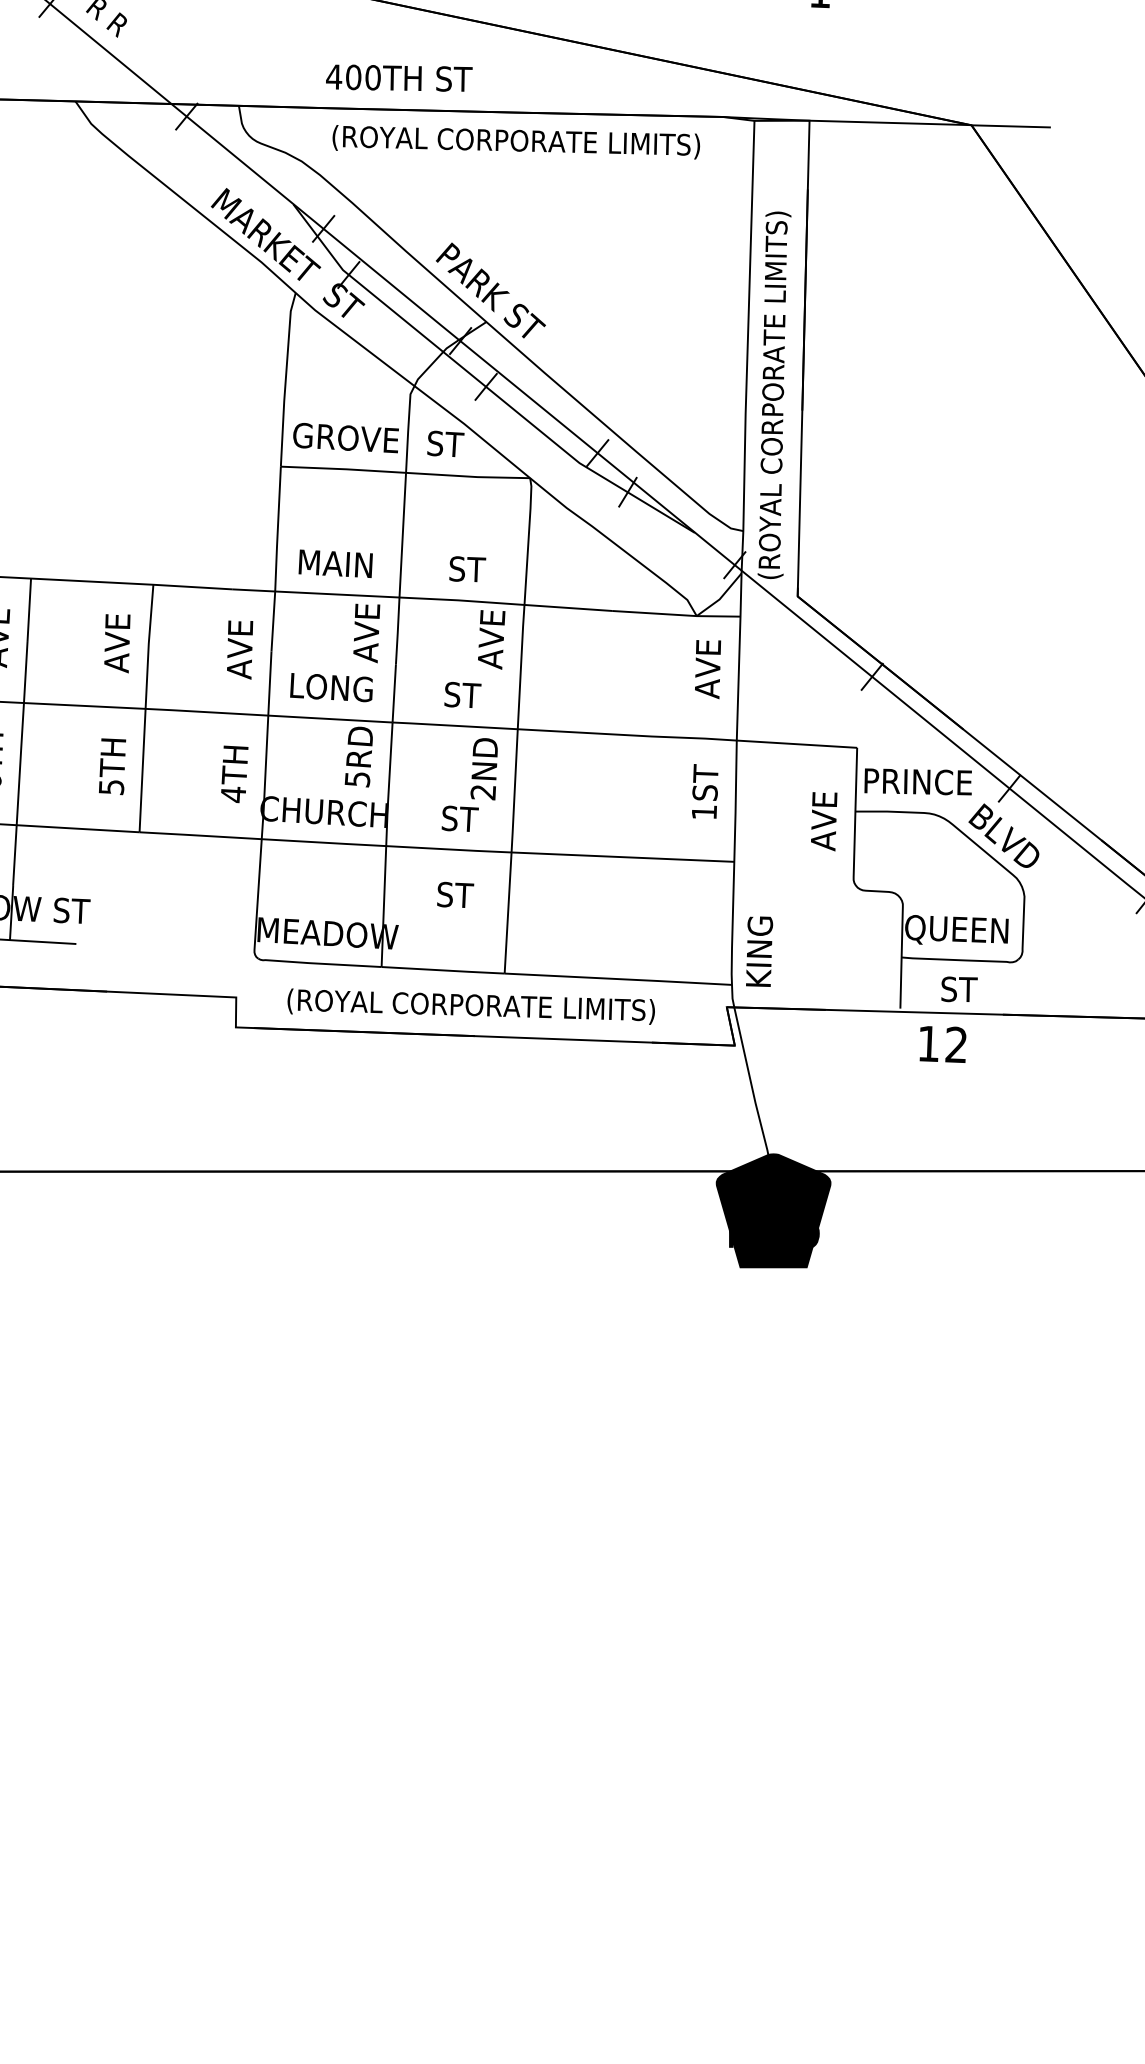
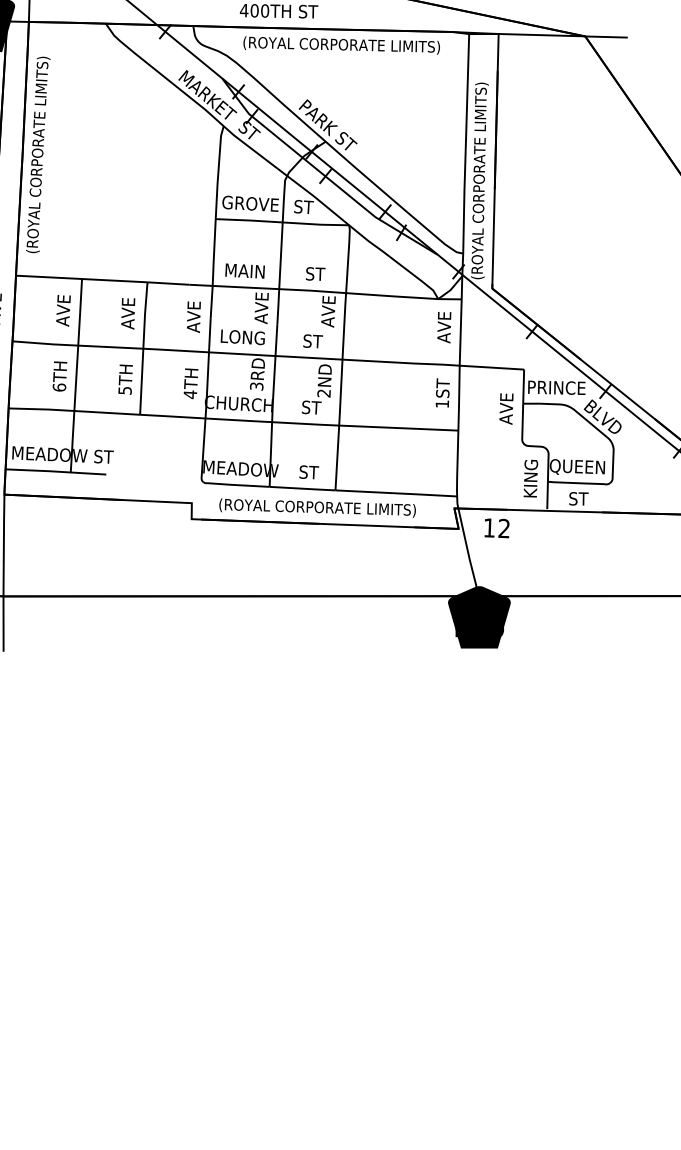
text: (357, 777) -> (256, 385), 5RD -> 3RD
text: (456, 895) -> (309, 472), moved
text: (758, 951) -> (530, 478), moved
text: (941, 1044) -> (496, 528), moved

